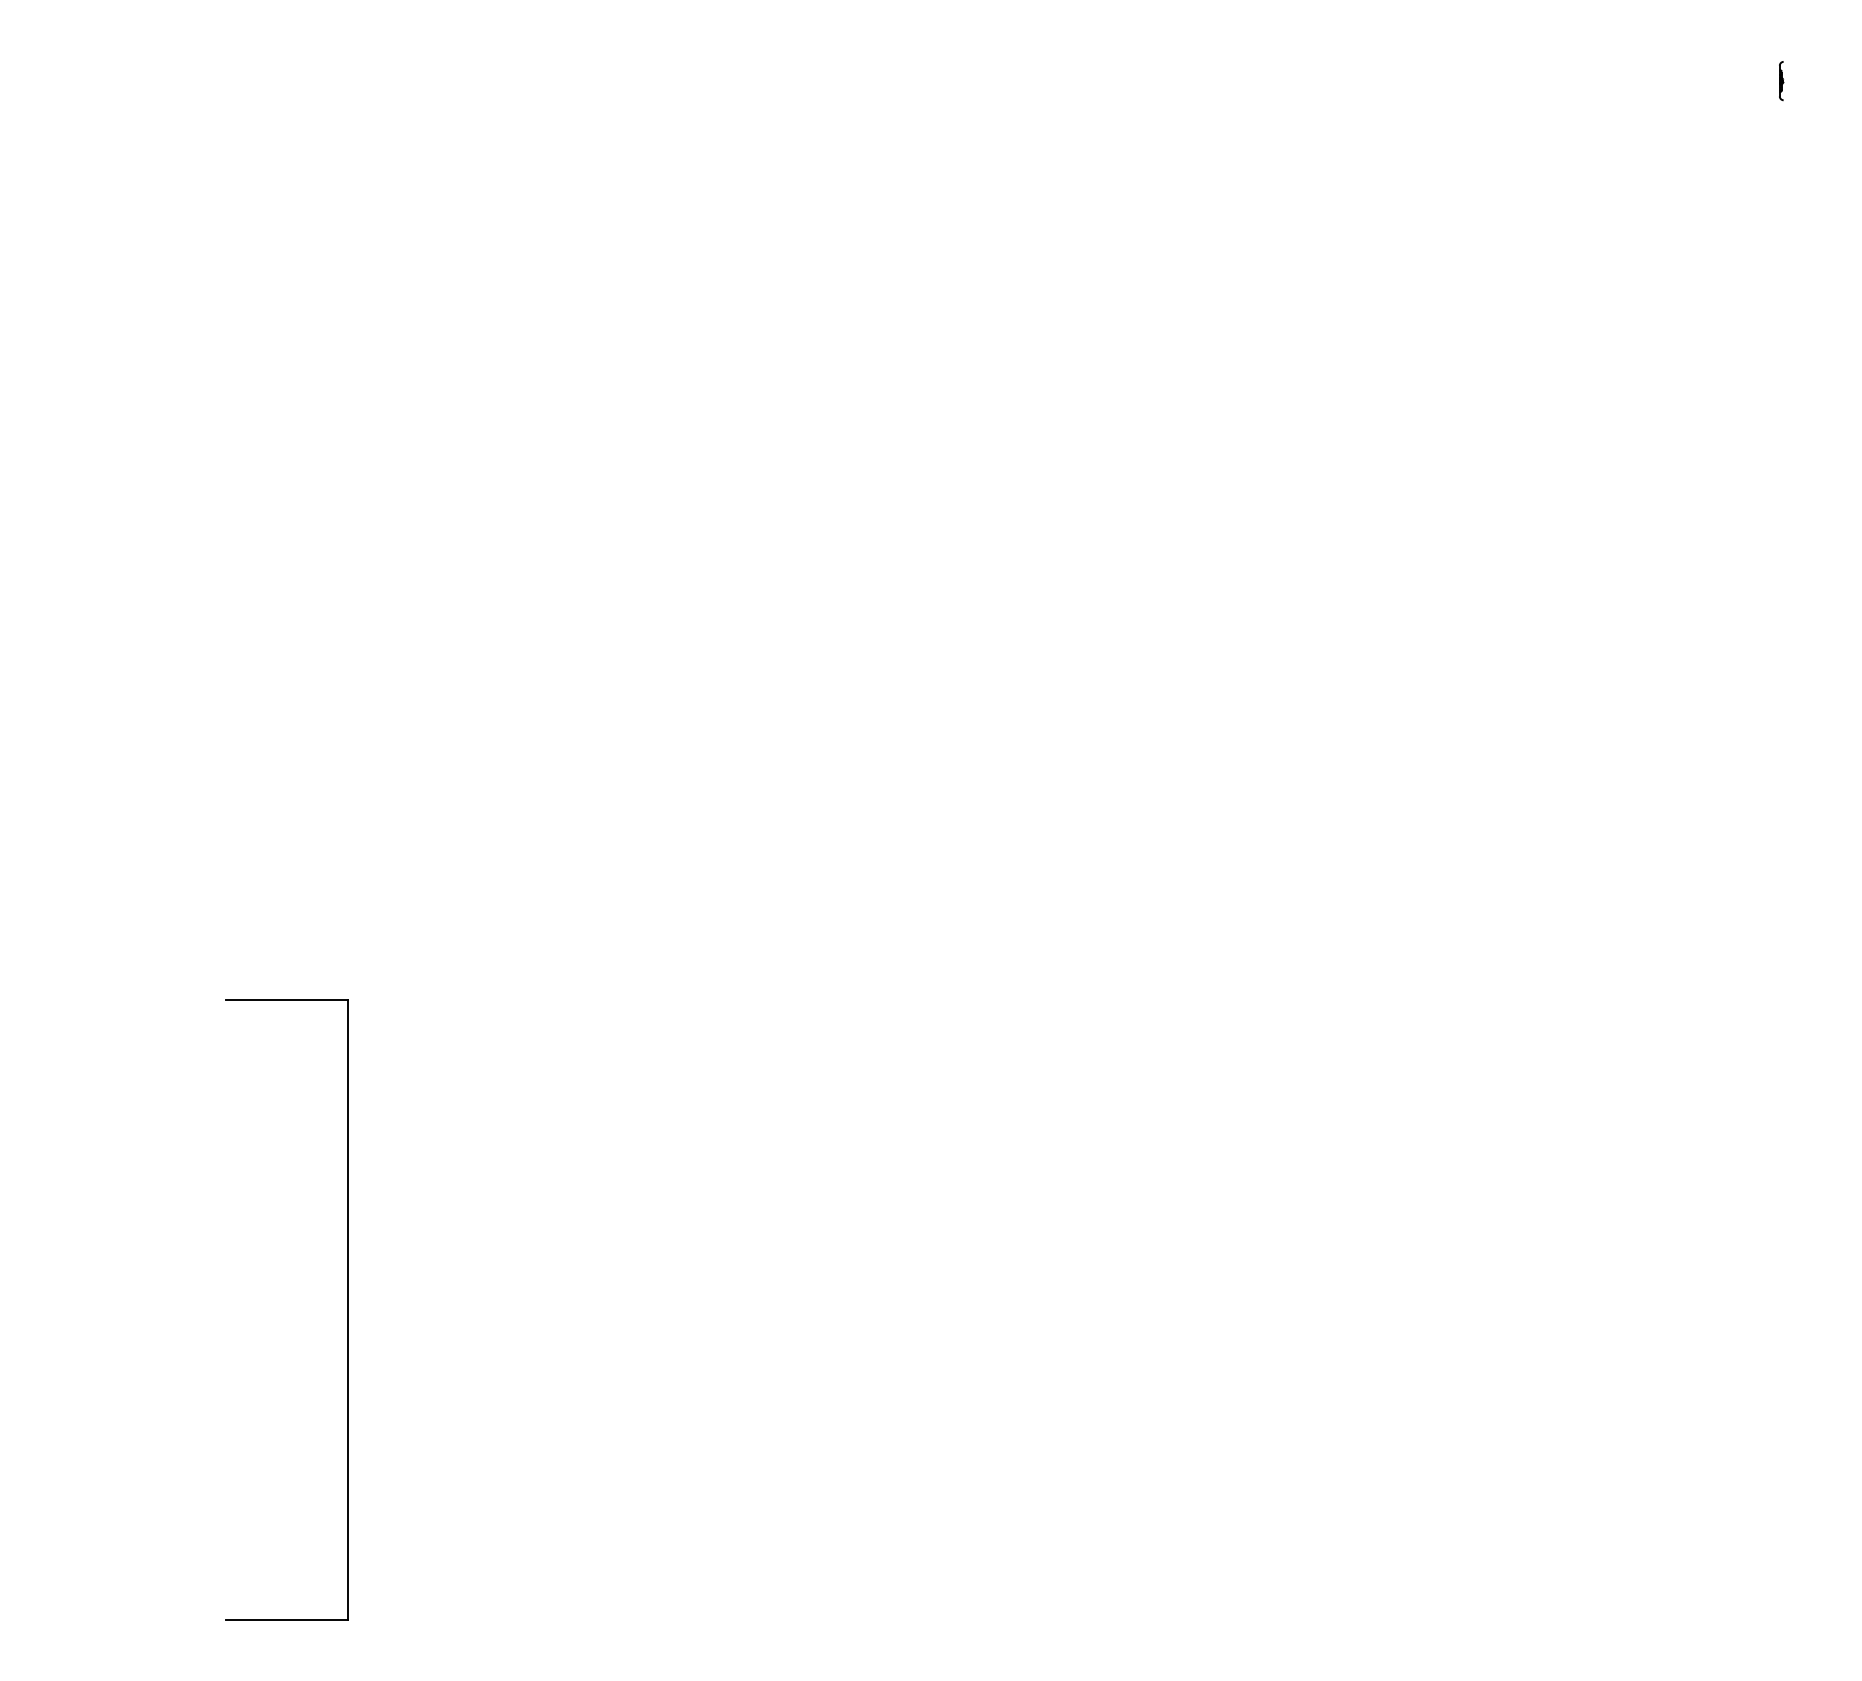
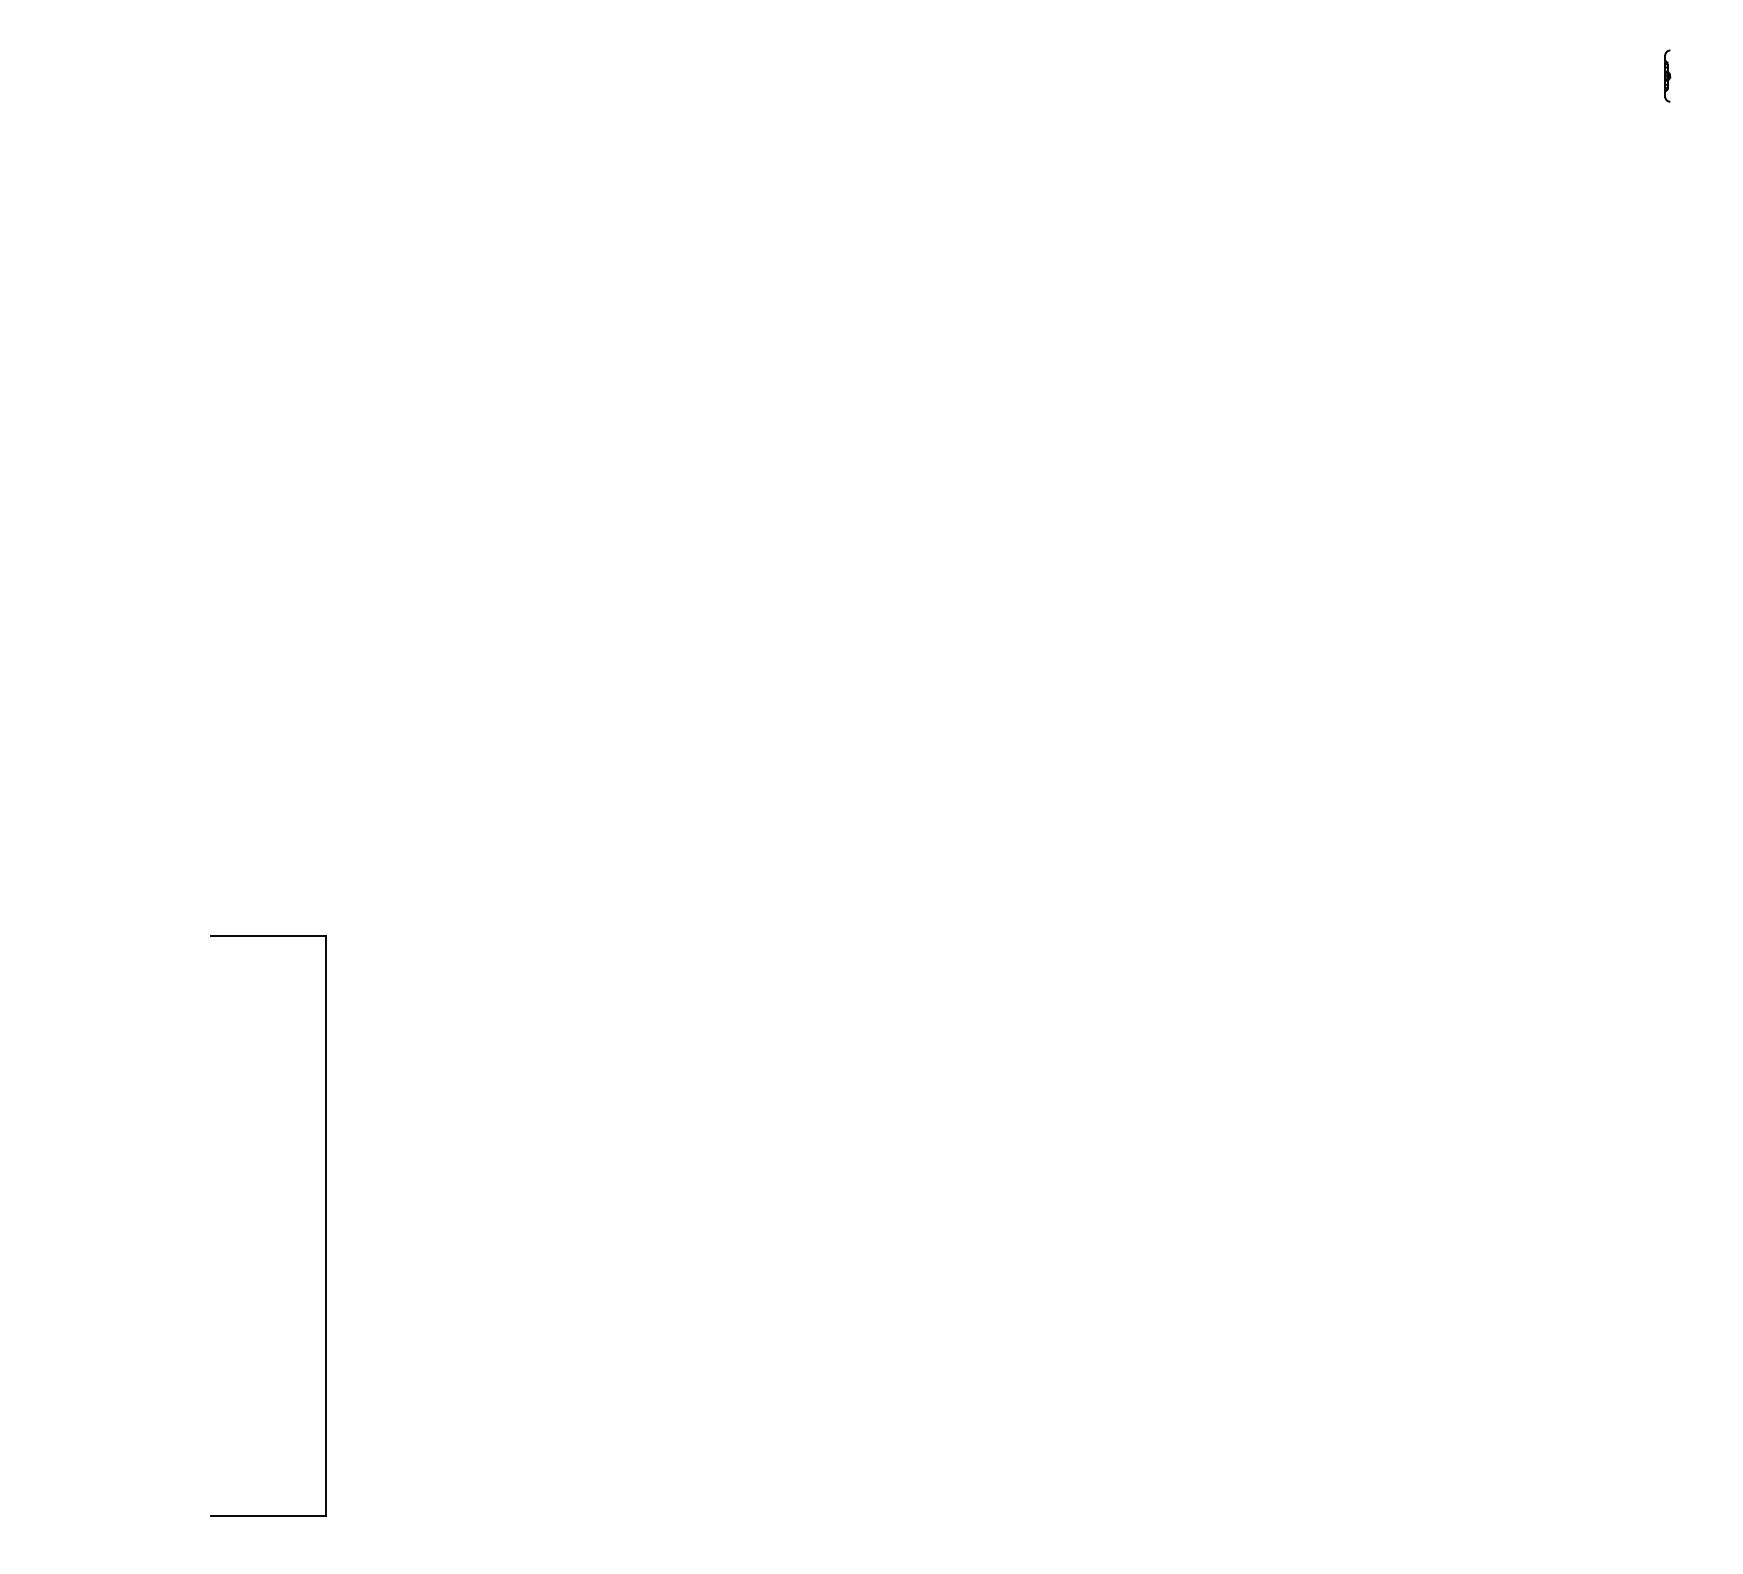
part: (1781, 80) -> (1667, 75), size x1.43

